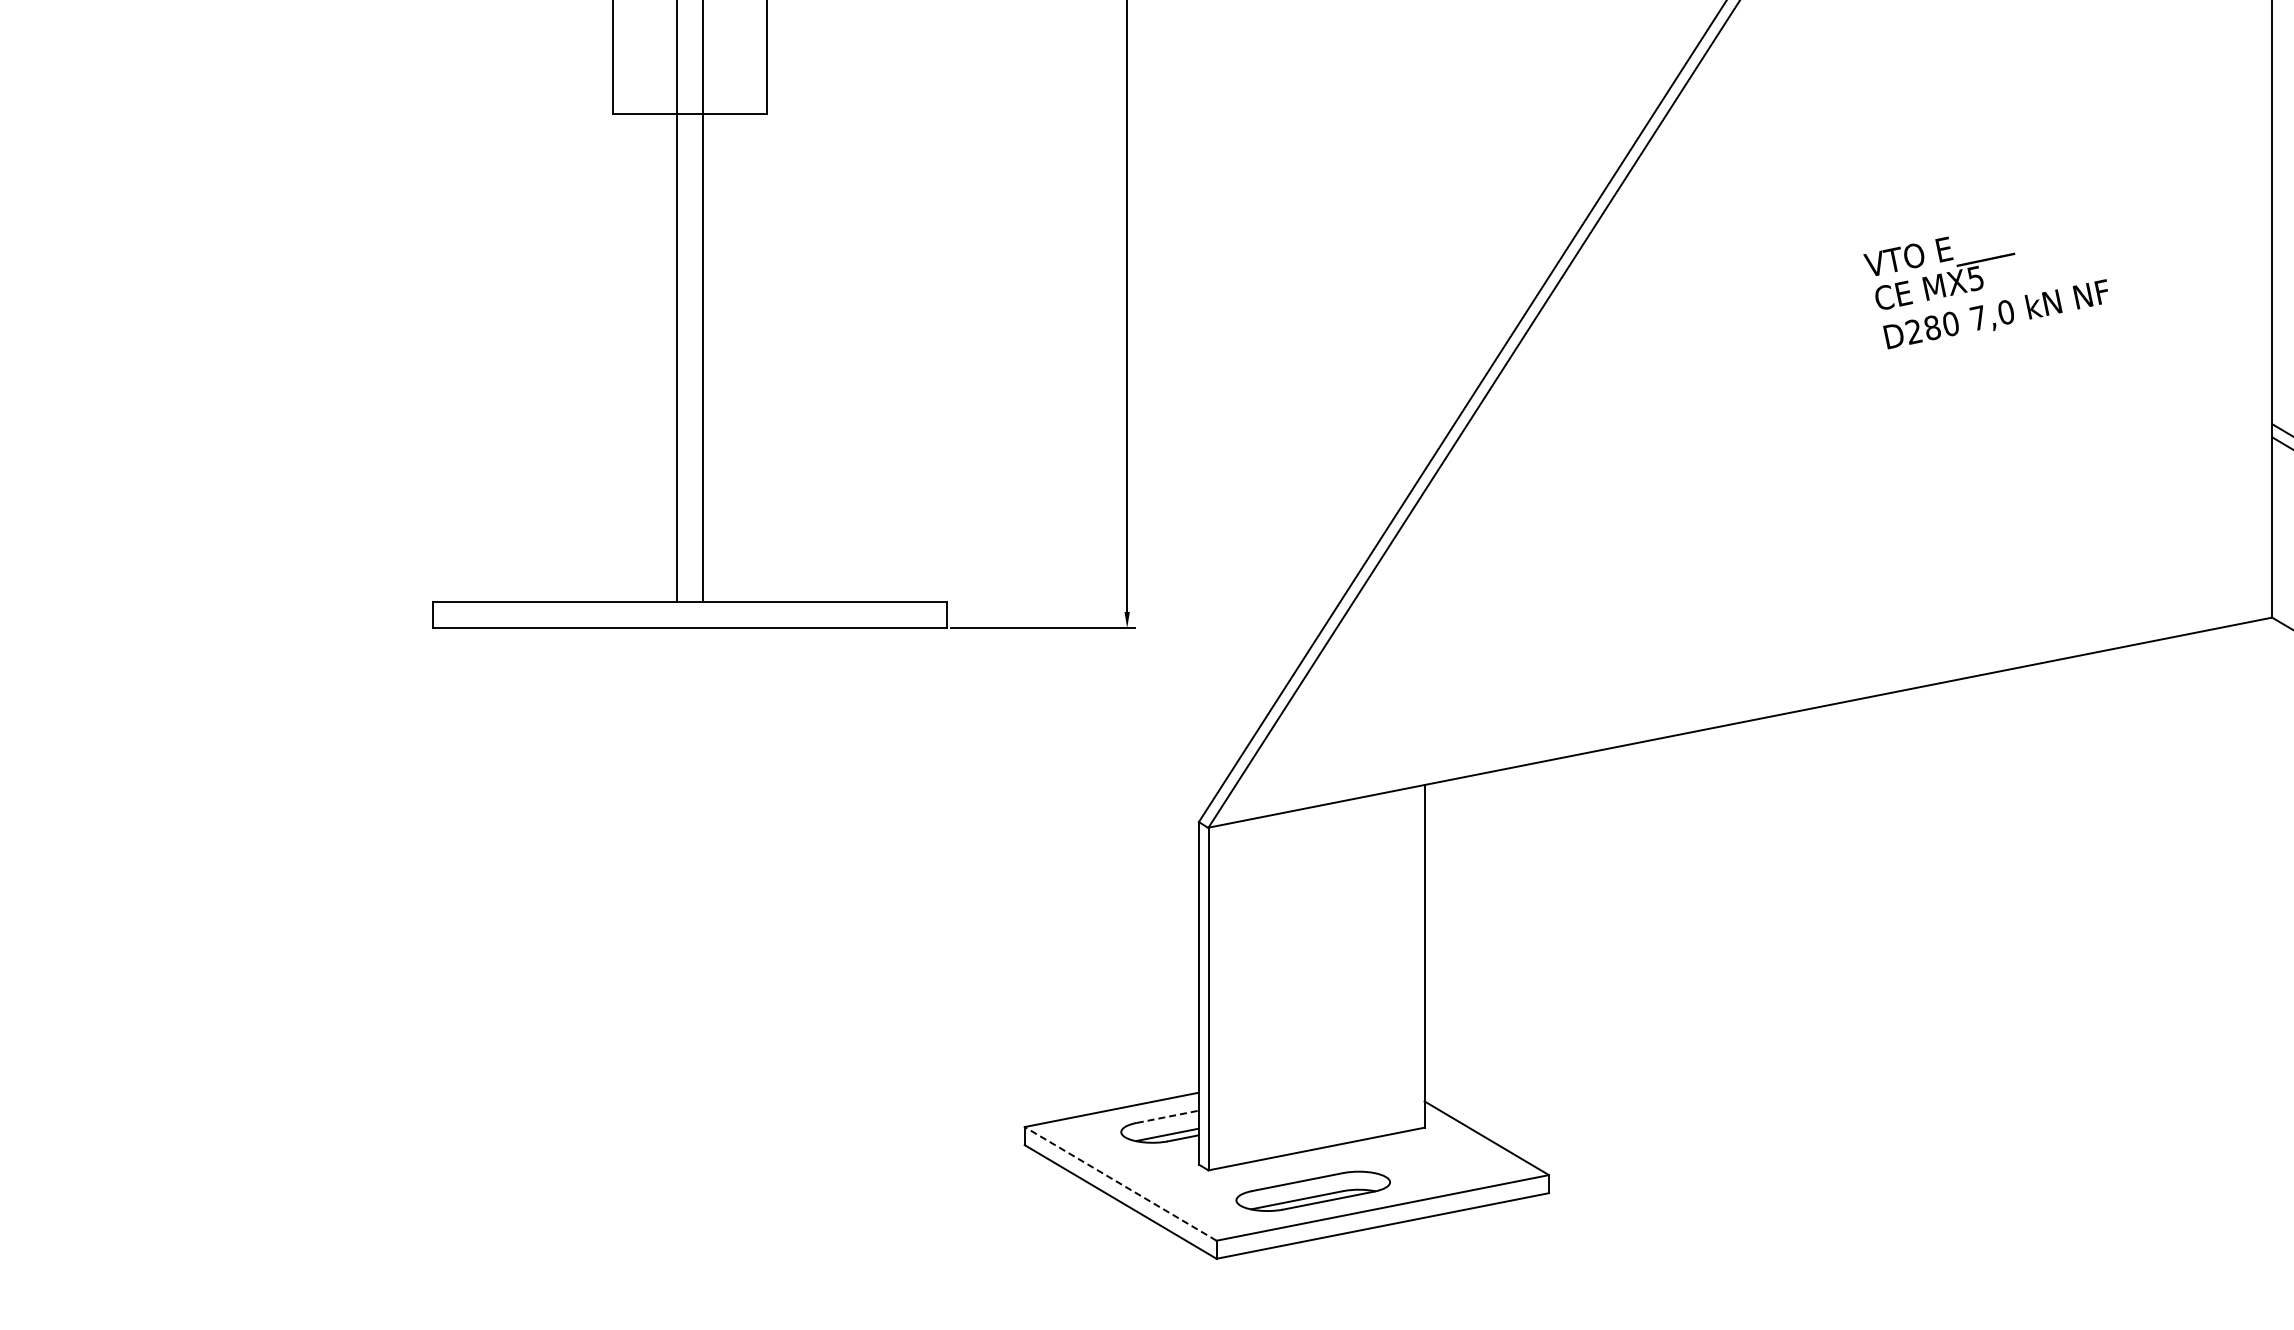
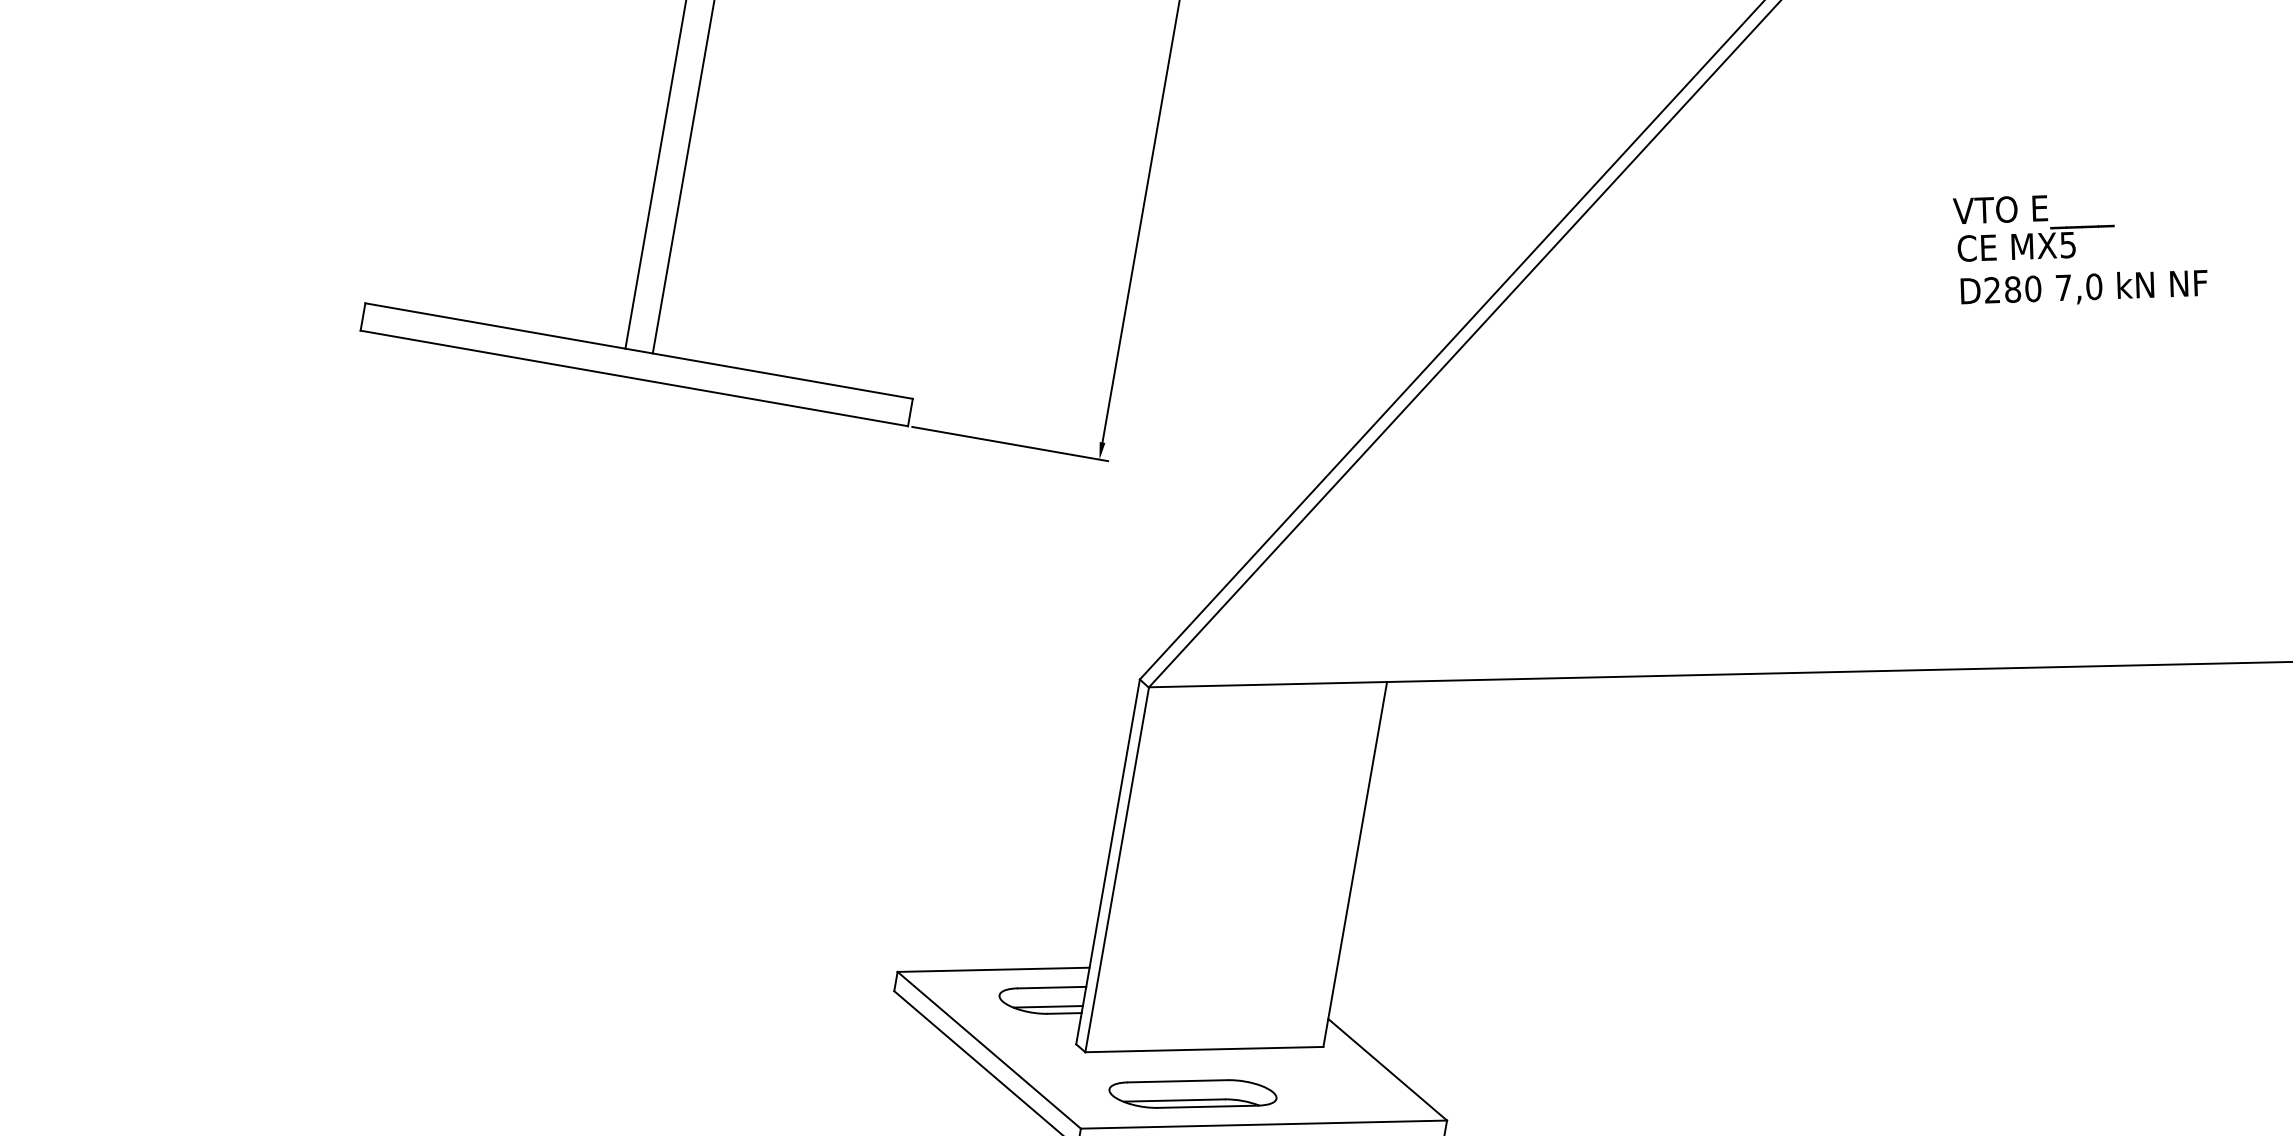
line: (1167, 1116) -> (1051, 987), dashed -> solid
line: (1120, 1183) -> (989, 1049), dashed -> solid

